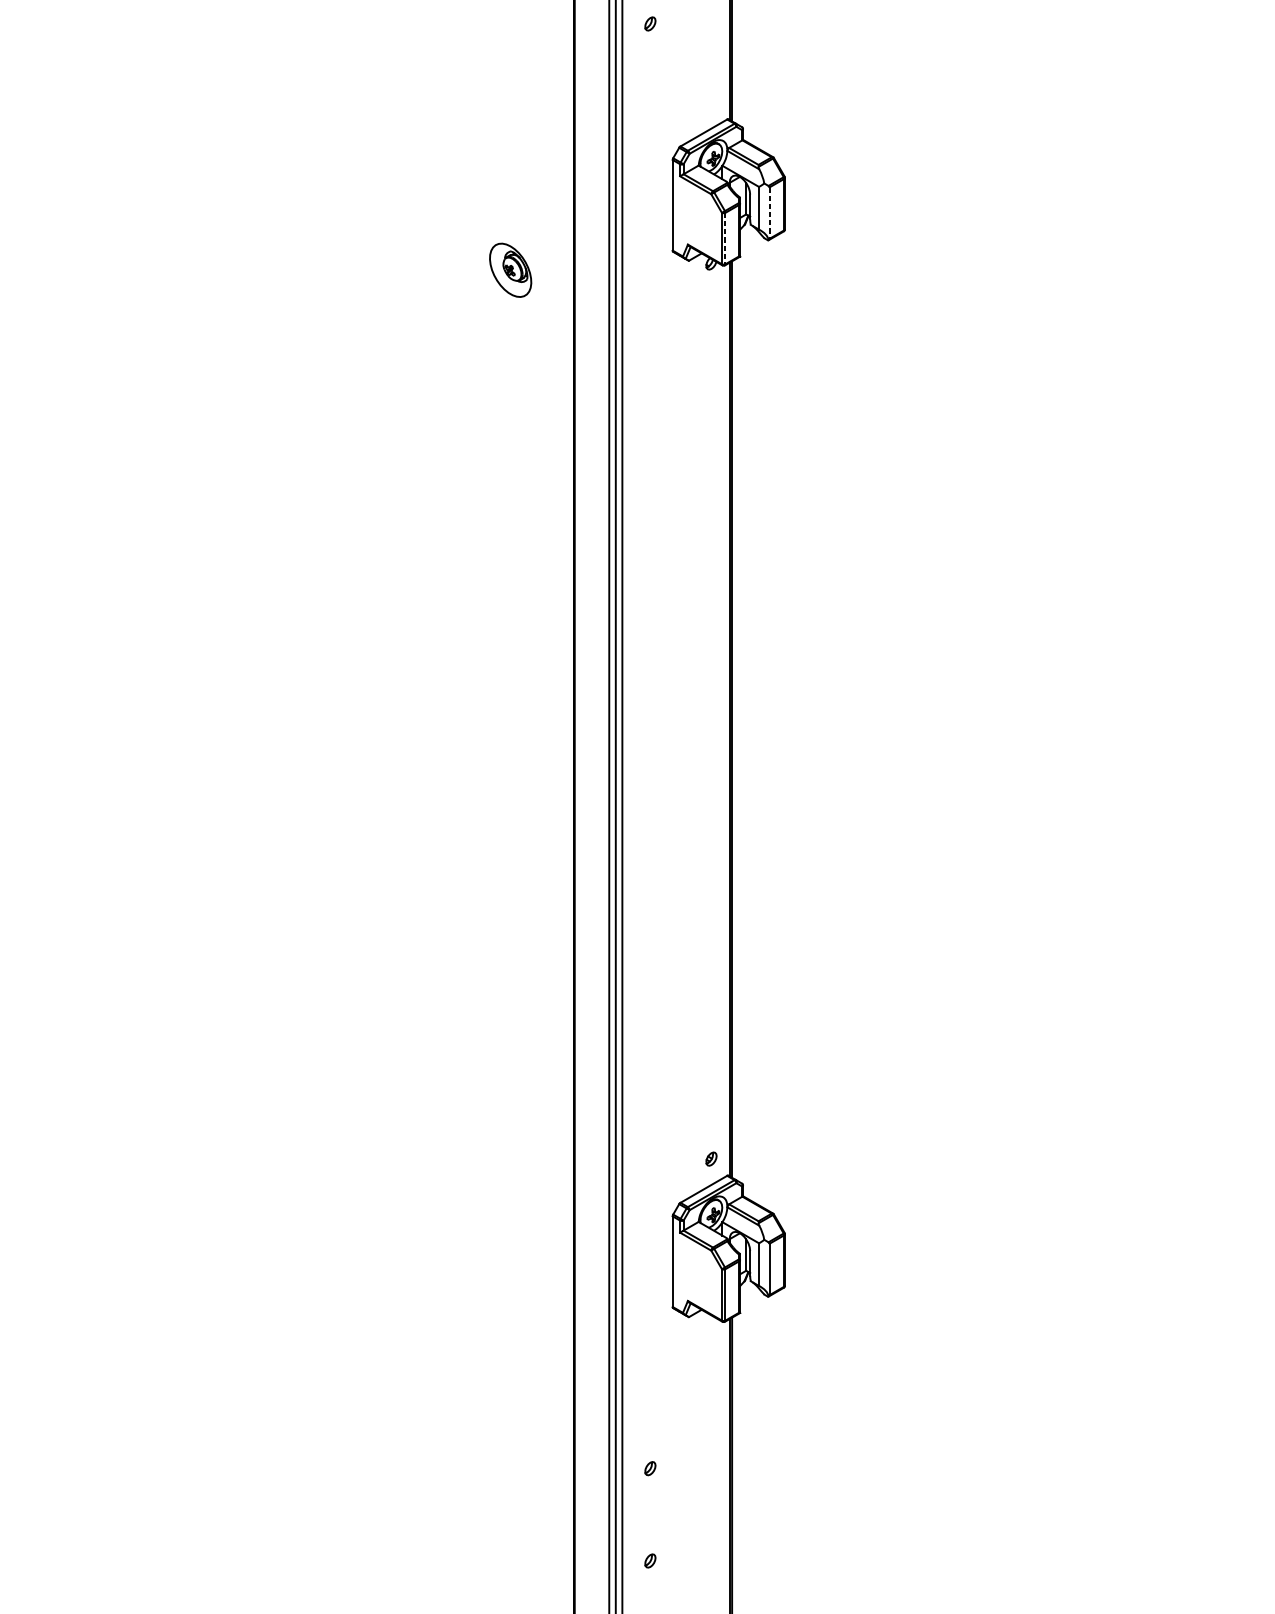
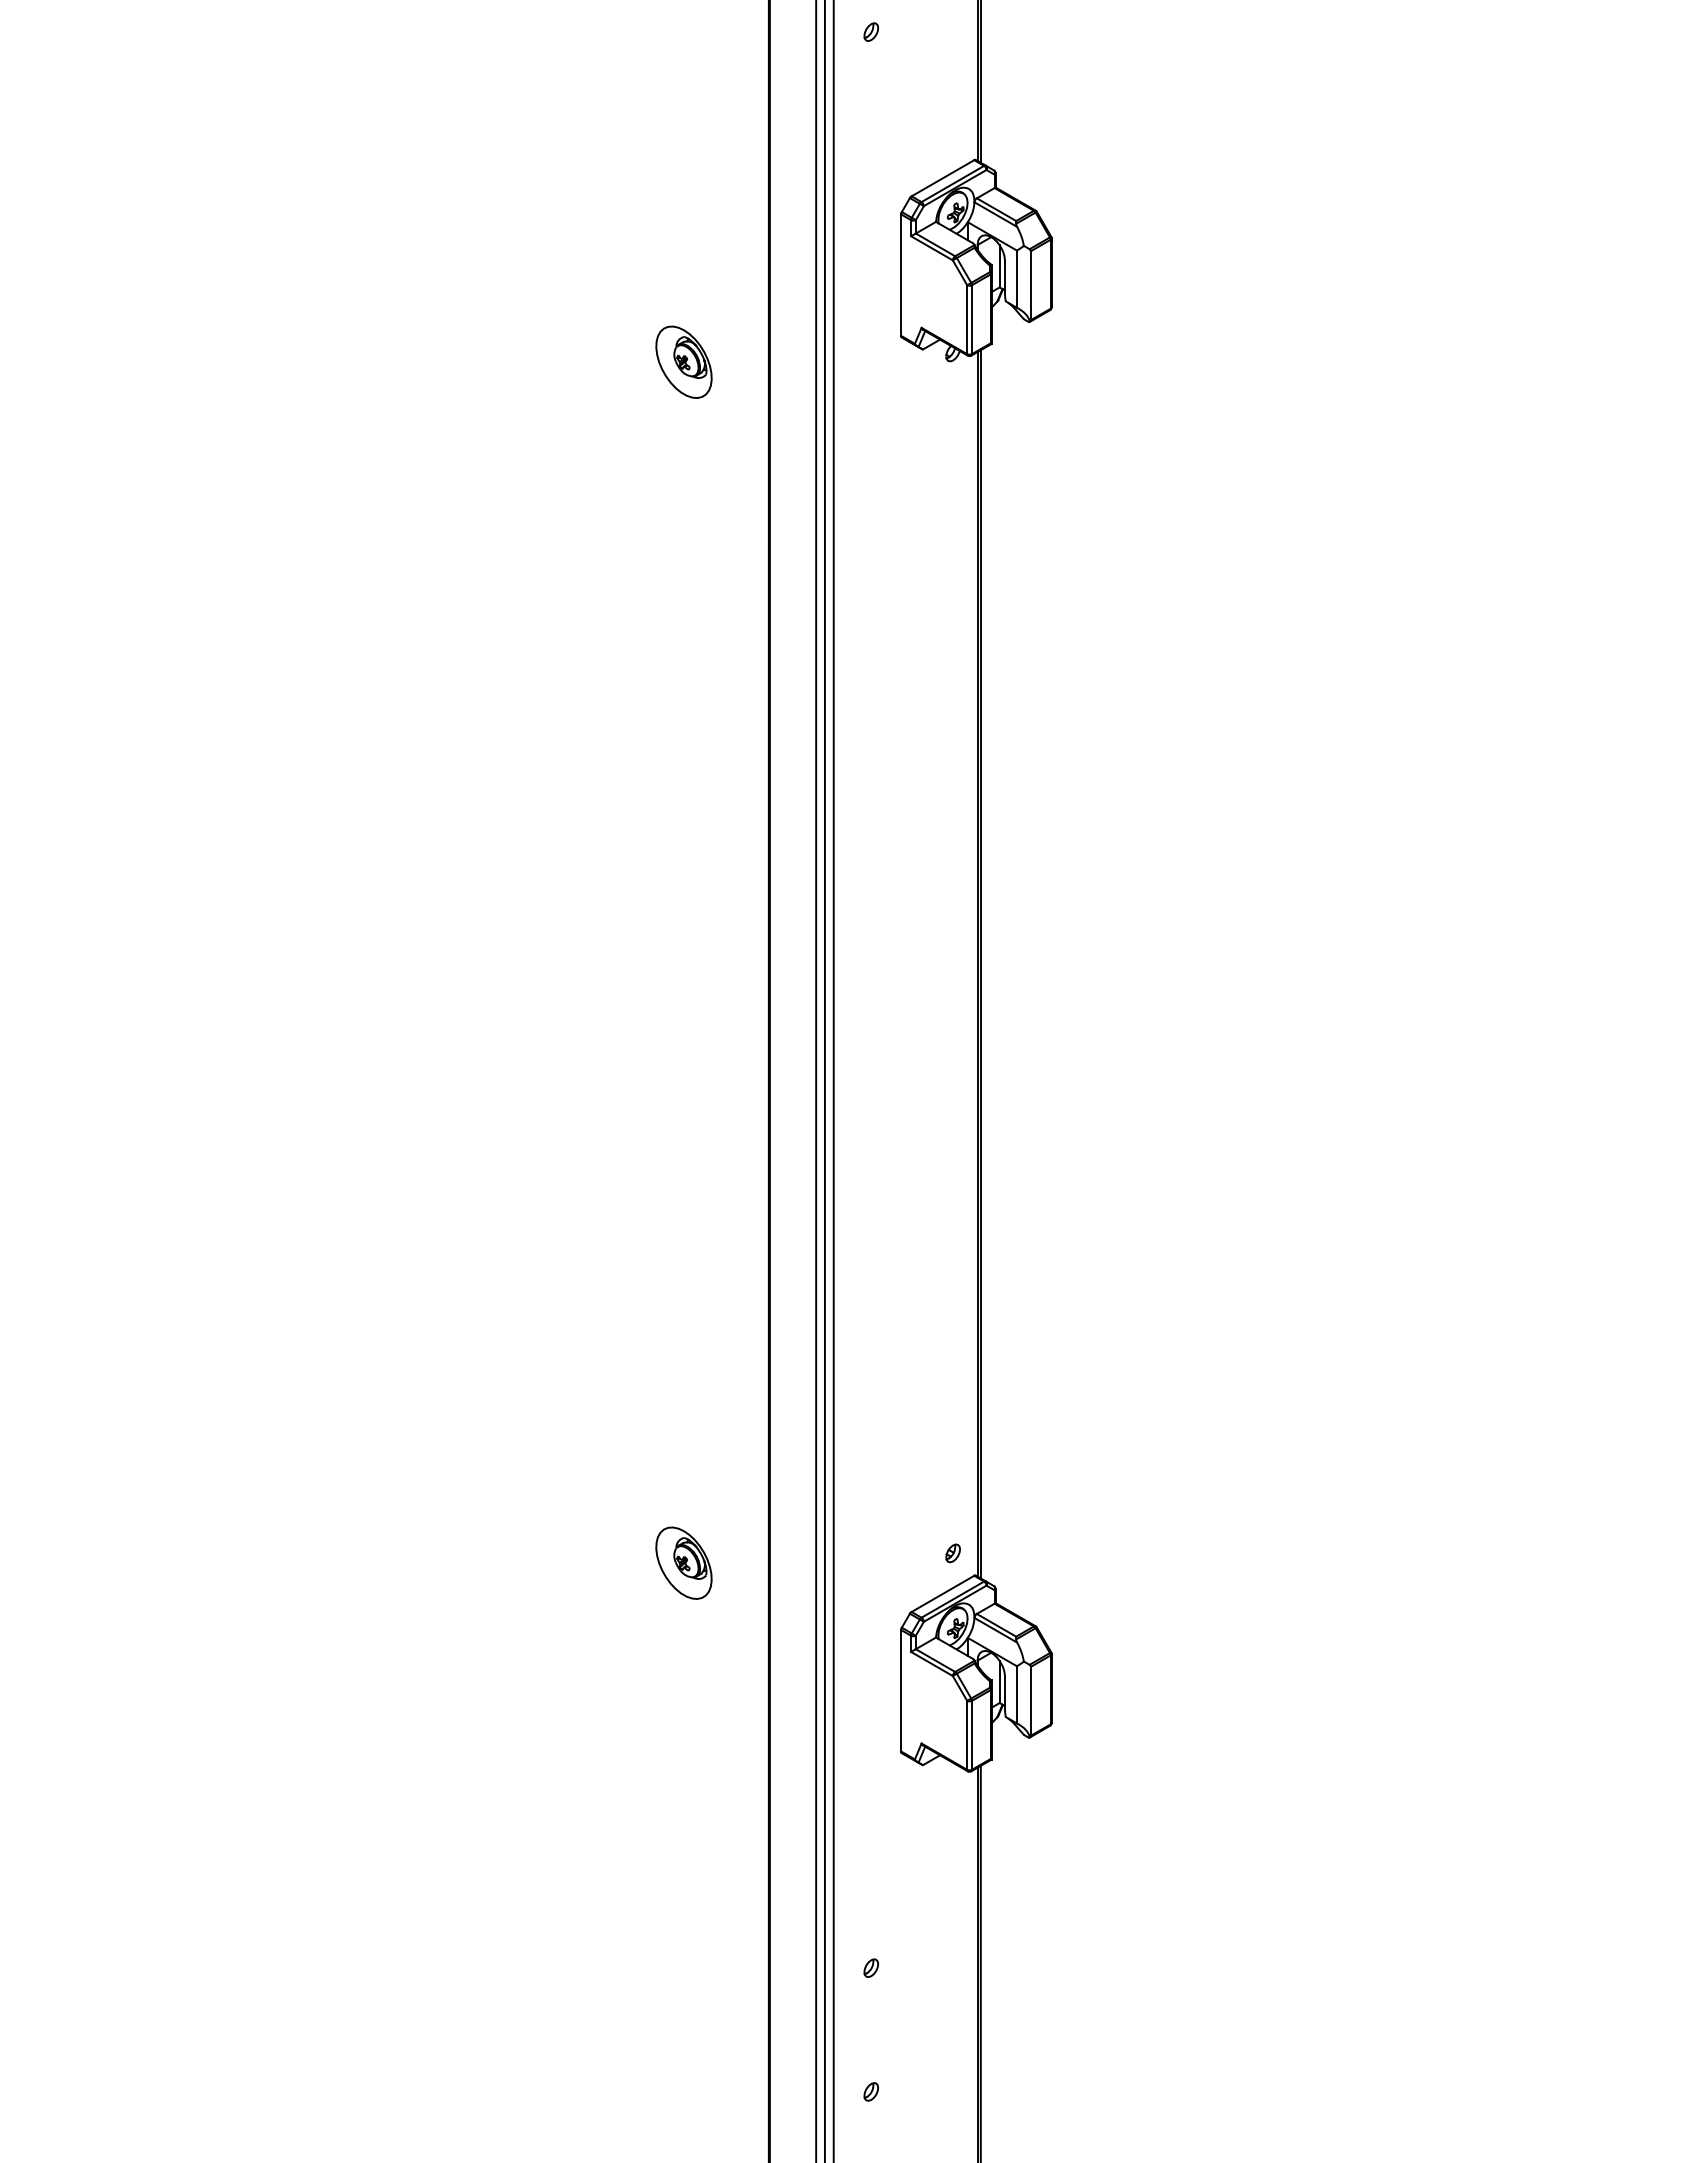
line: (769, 213) -> (1031, 286), dashed -> solid
line: (725, 239) -> (971, 320), dashed -> solid
part: (510, 1165) -> (683, 1562), added

